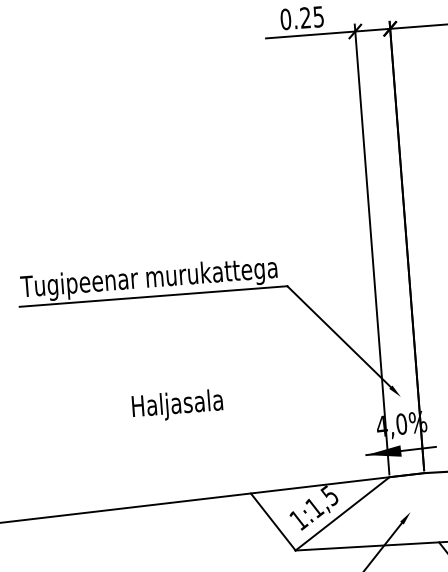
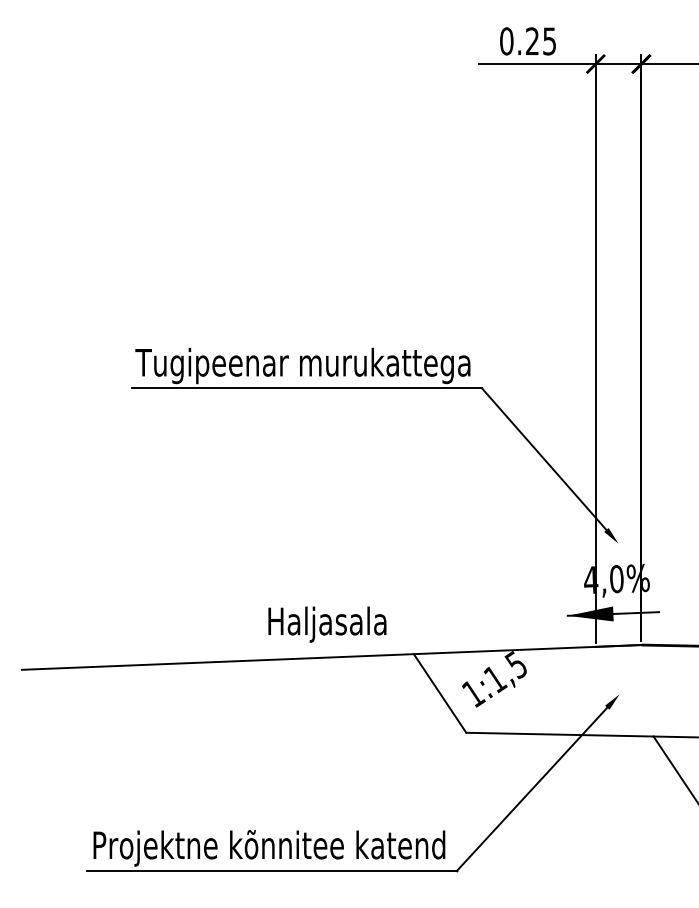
text: (177, 405) -> (327, 624), moved
line: (342, 513) -> (530, 689), removed

